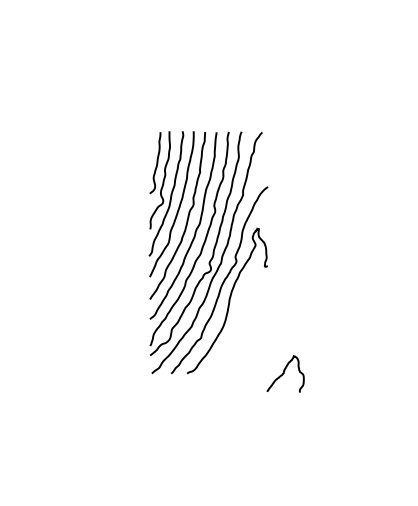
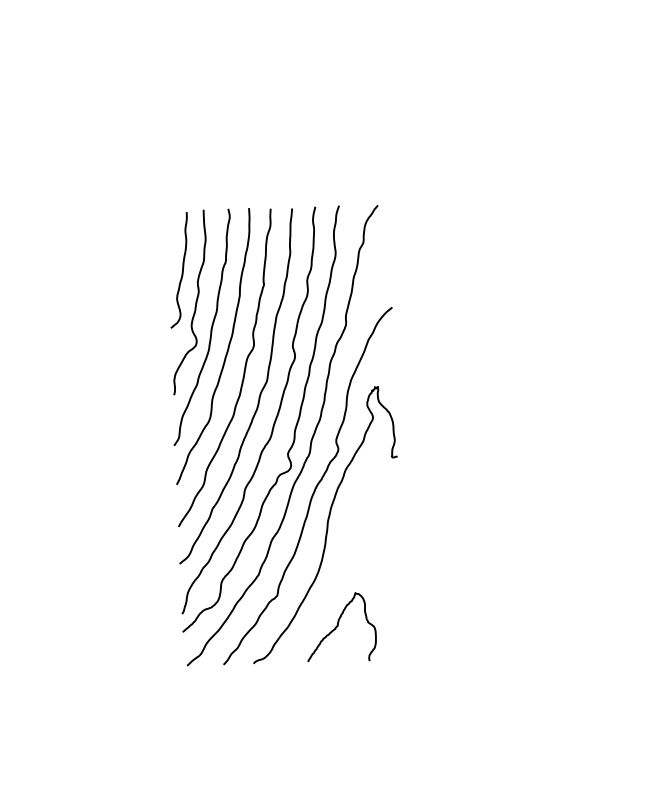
curve: (284, 373) -> (339, 626), moved

